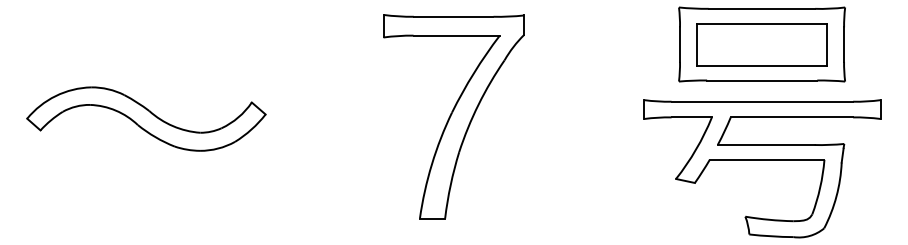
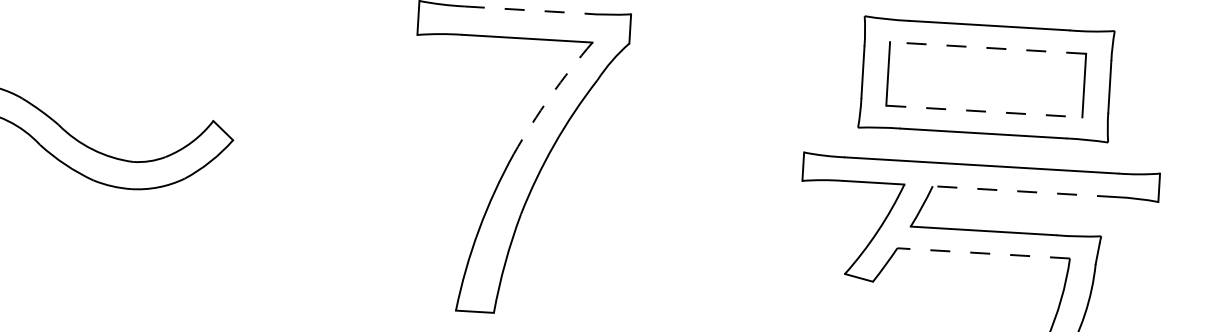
line: (453, 16) -> (524, 9), solid -> dashed
line: (761, 23) -> (987, 47), solid -> dashed
line: (762, 65) -> (985, 110), solid -> dashed
arc: (474, 72) -> (551, 95), solid -> dashed
line: (791, 117) -> (1024, 191), solid -> dashed
line: (766, 159) -> (982, 252), solid -> dashed

